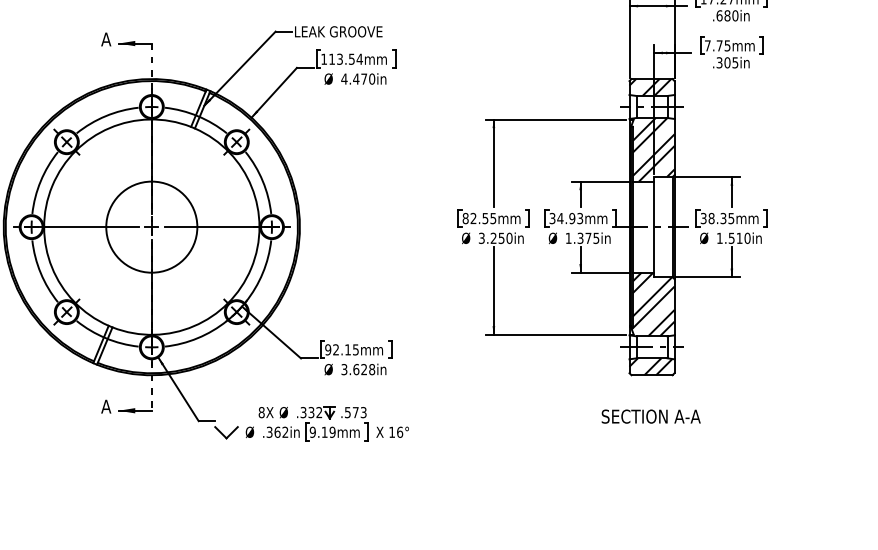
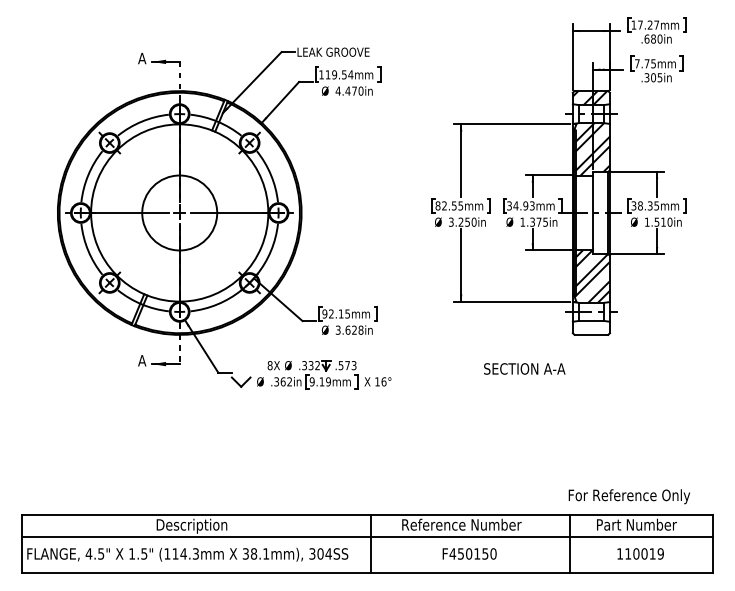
text: (339, 58) -> (334, 74), 113.54mm -> 119.54mm
hatch: (650, 366) -> (590, 327), removed
text: (650, 416) -> (524, 368), moved

